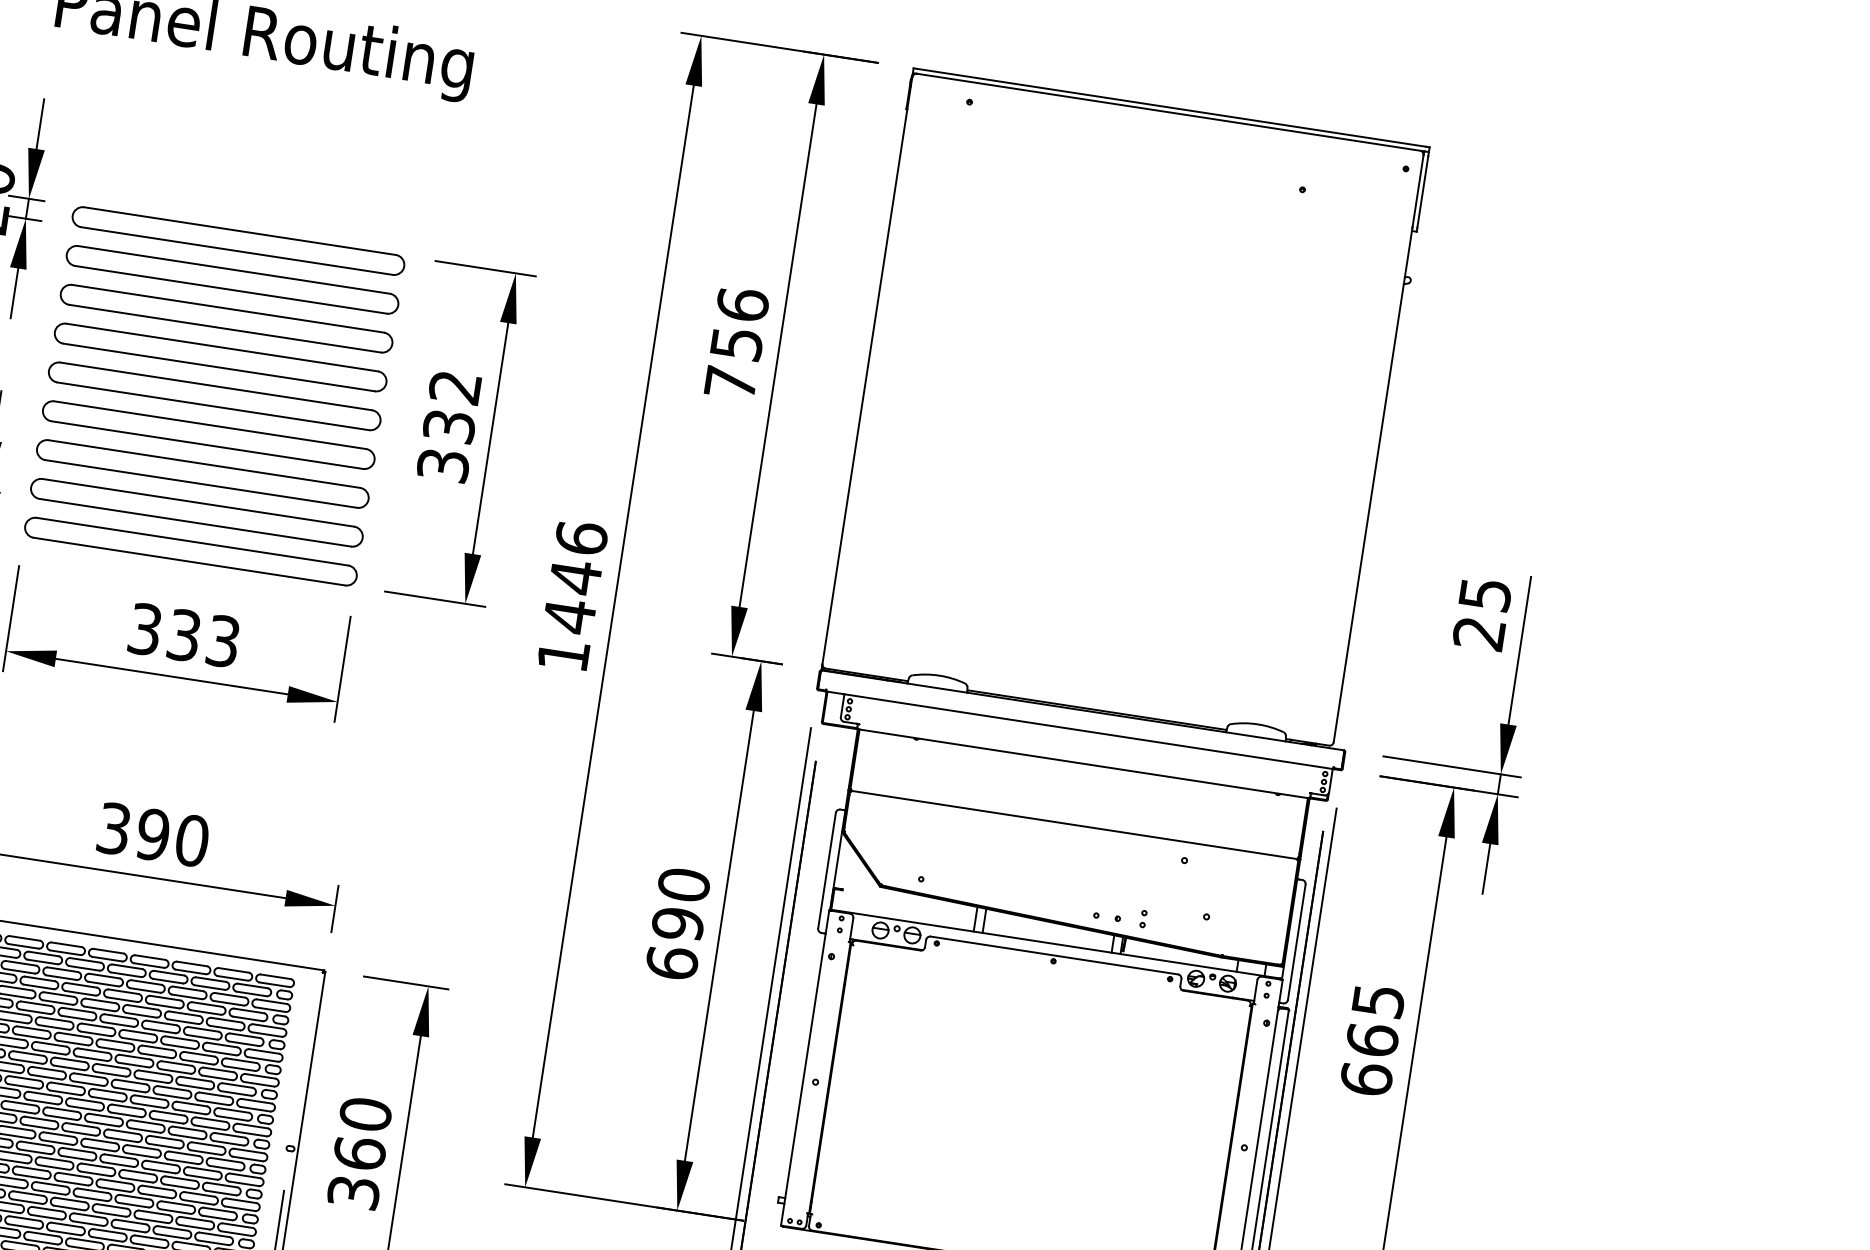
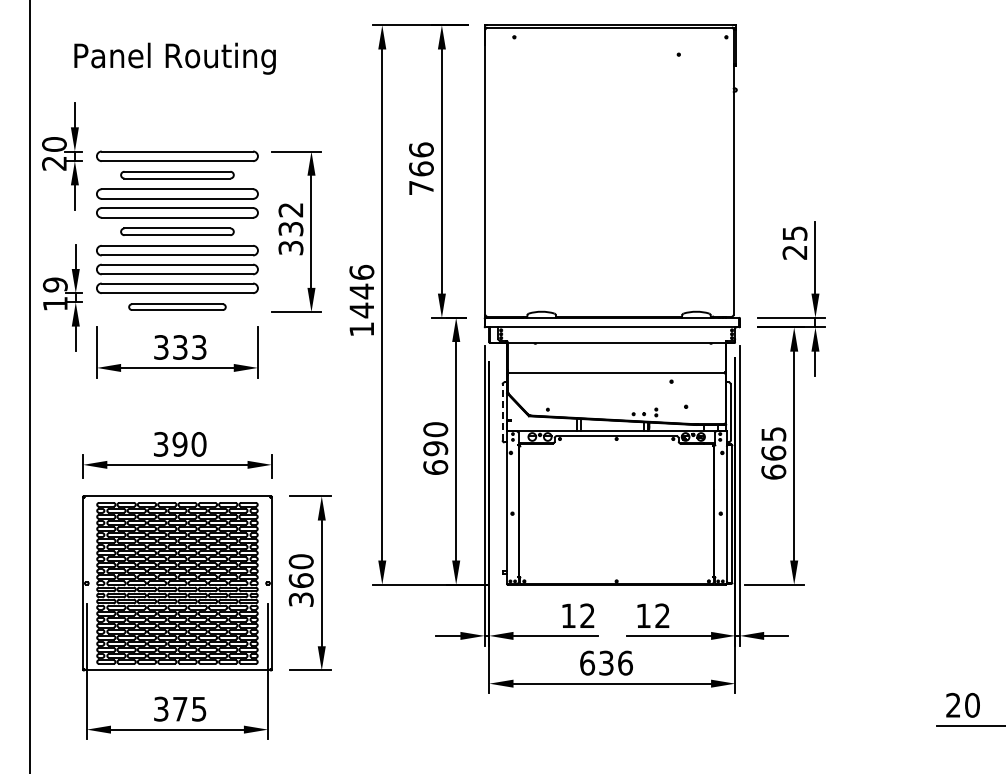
part: (232, 278) -> (177, 174), size x0.7
text: (737, 342) -> (421, 168), 756 -> 766
part: (214, 395) -> (177, 231), size x0.7
part: (191, 550) -> (177, 306), size x0.6
line: (827, 868) -> (502, 411), solid -> dashed

